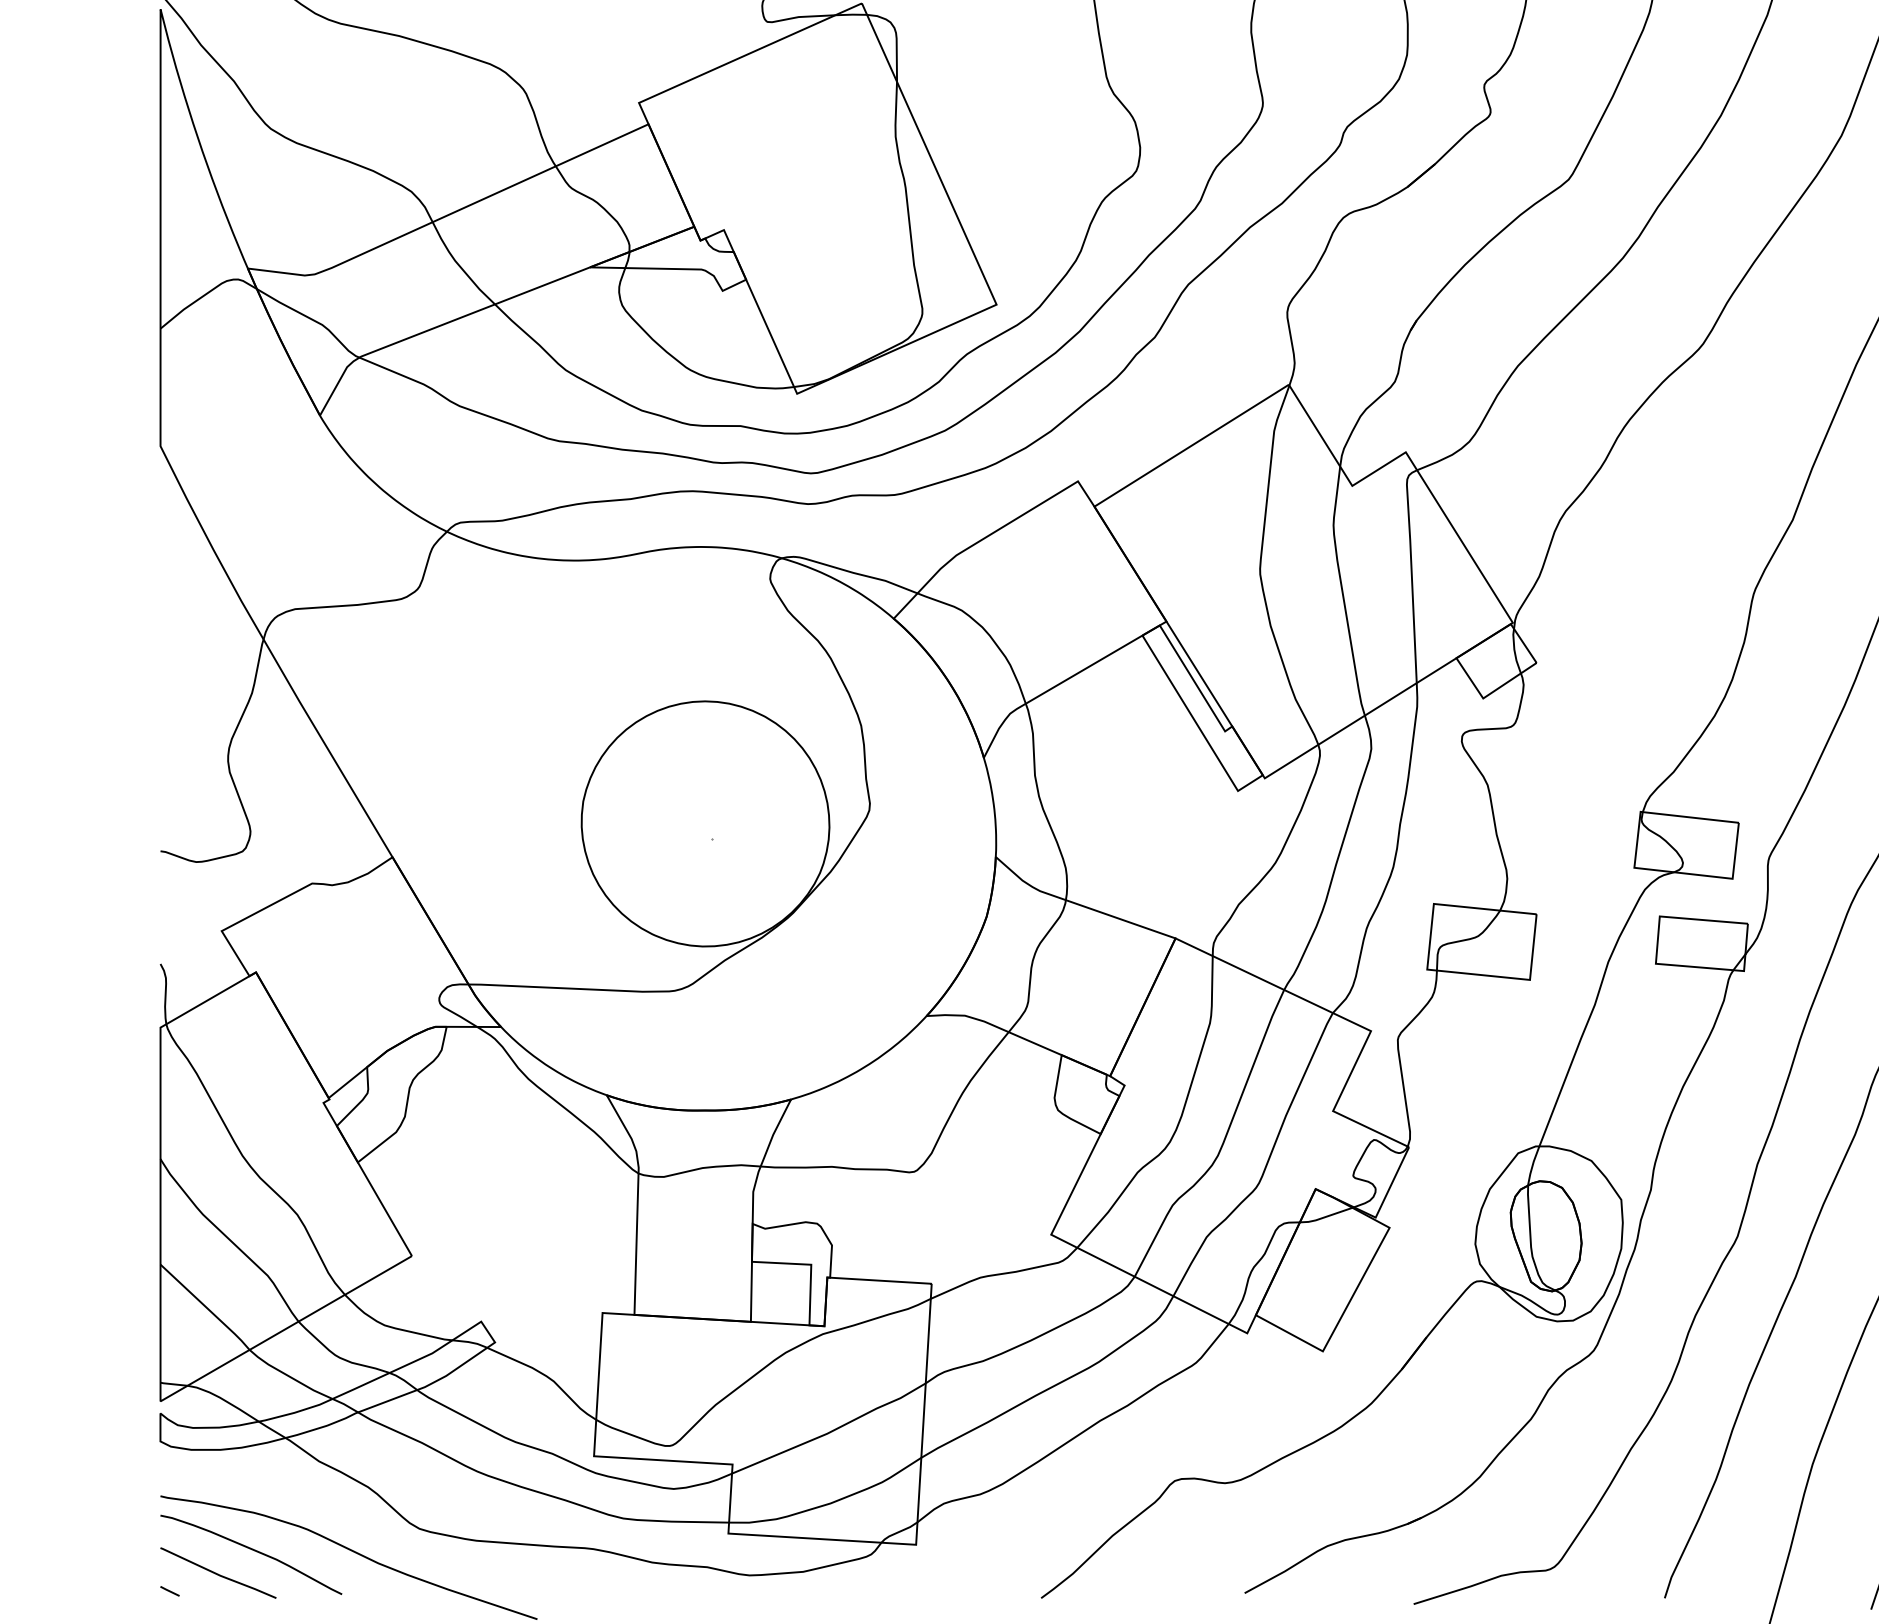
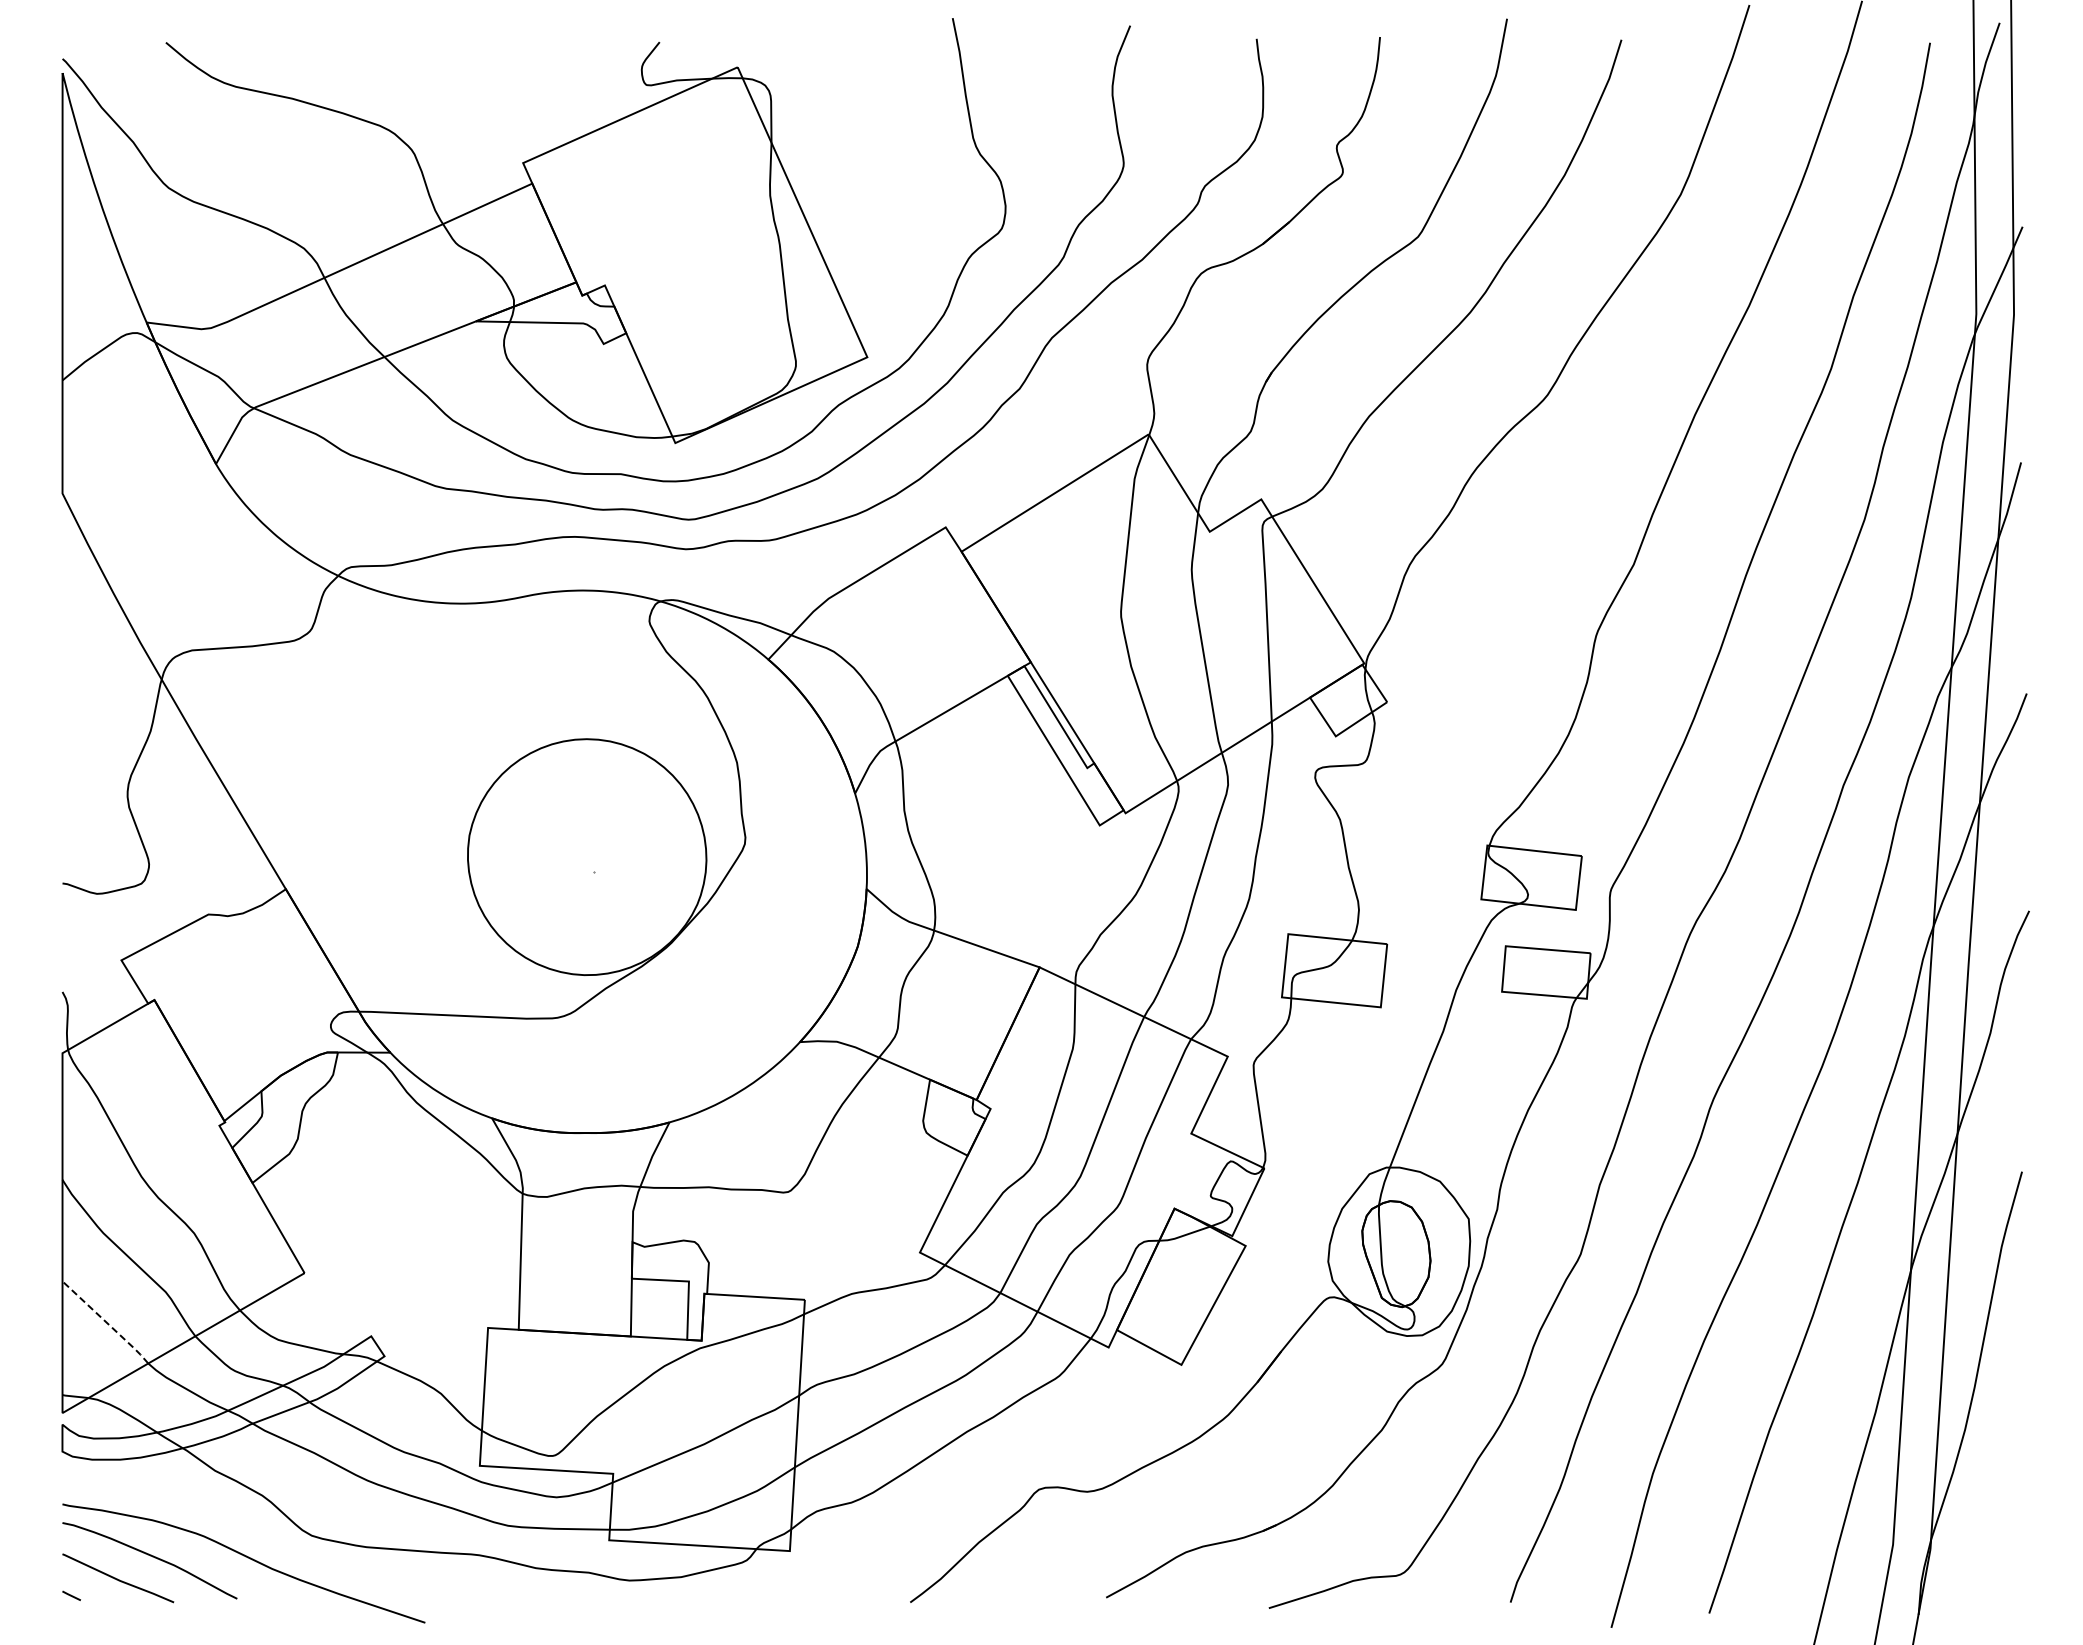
line: (206, 1307) -> (106, 1322), solid -> dashed

